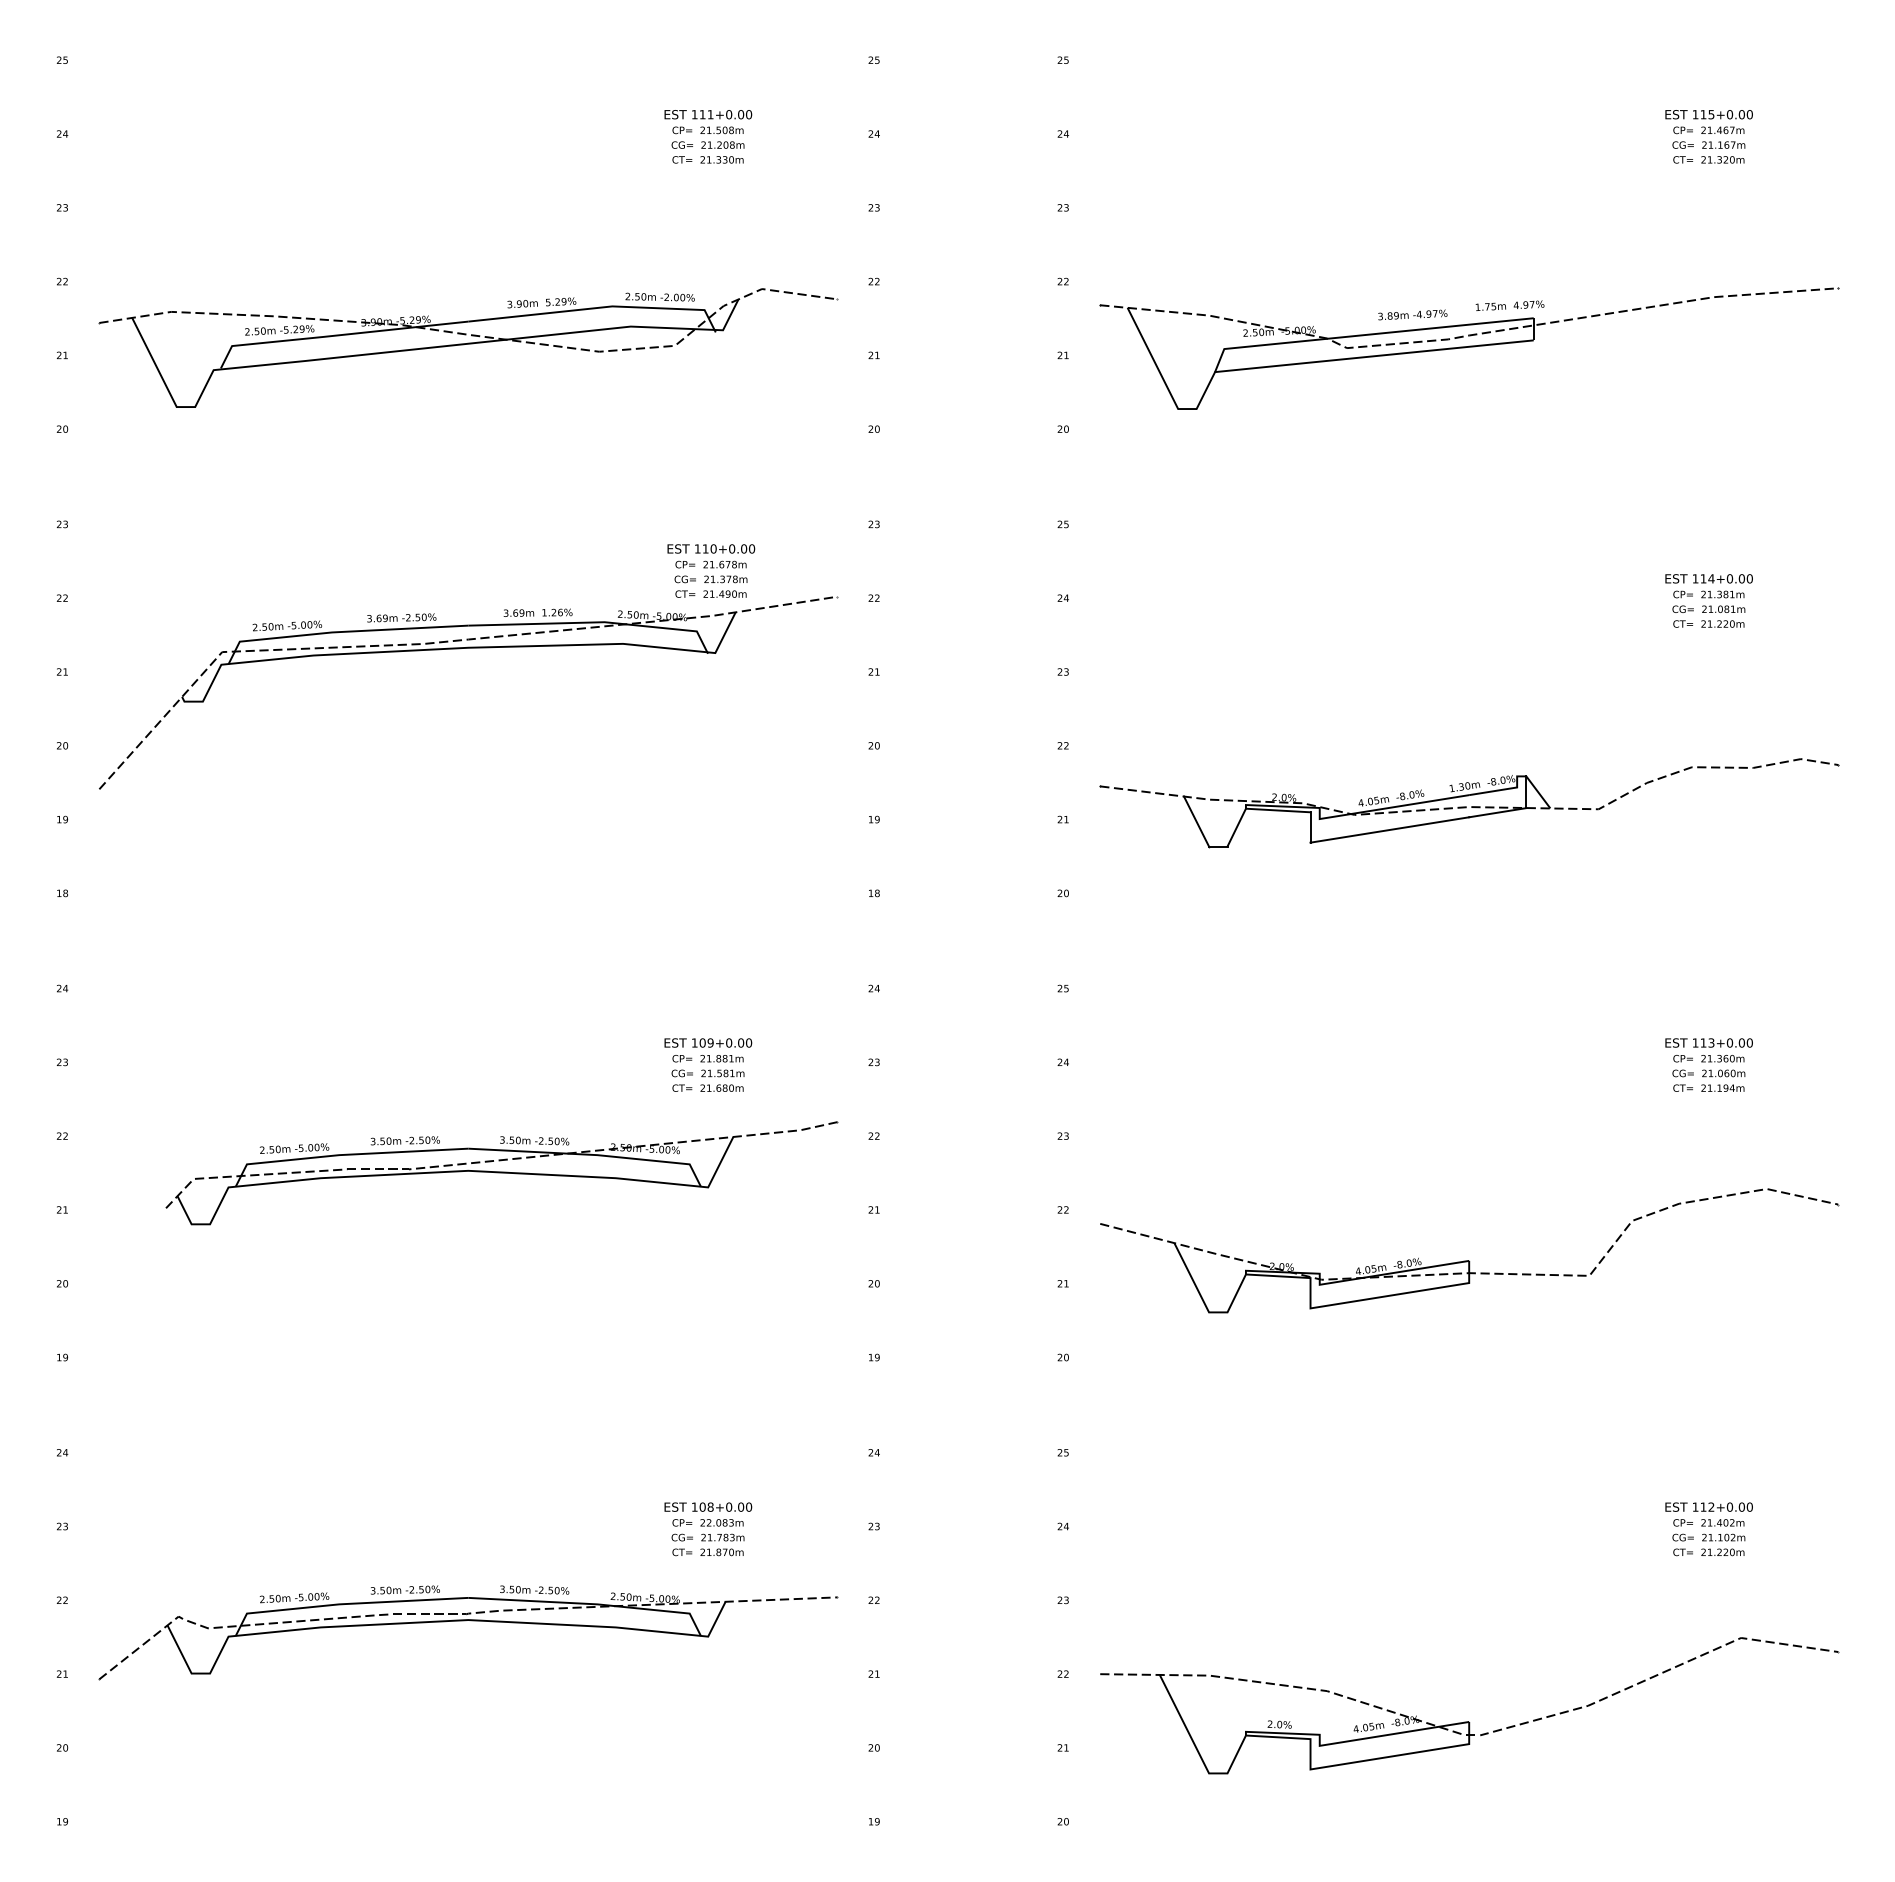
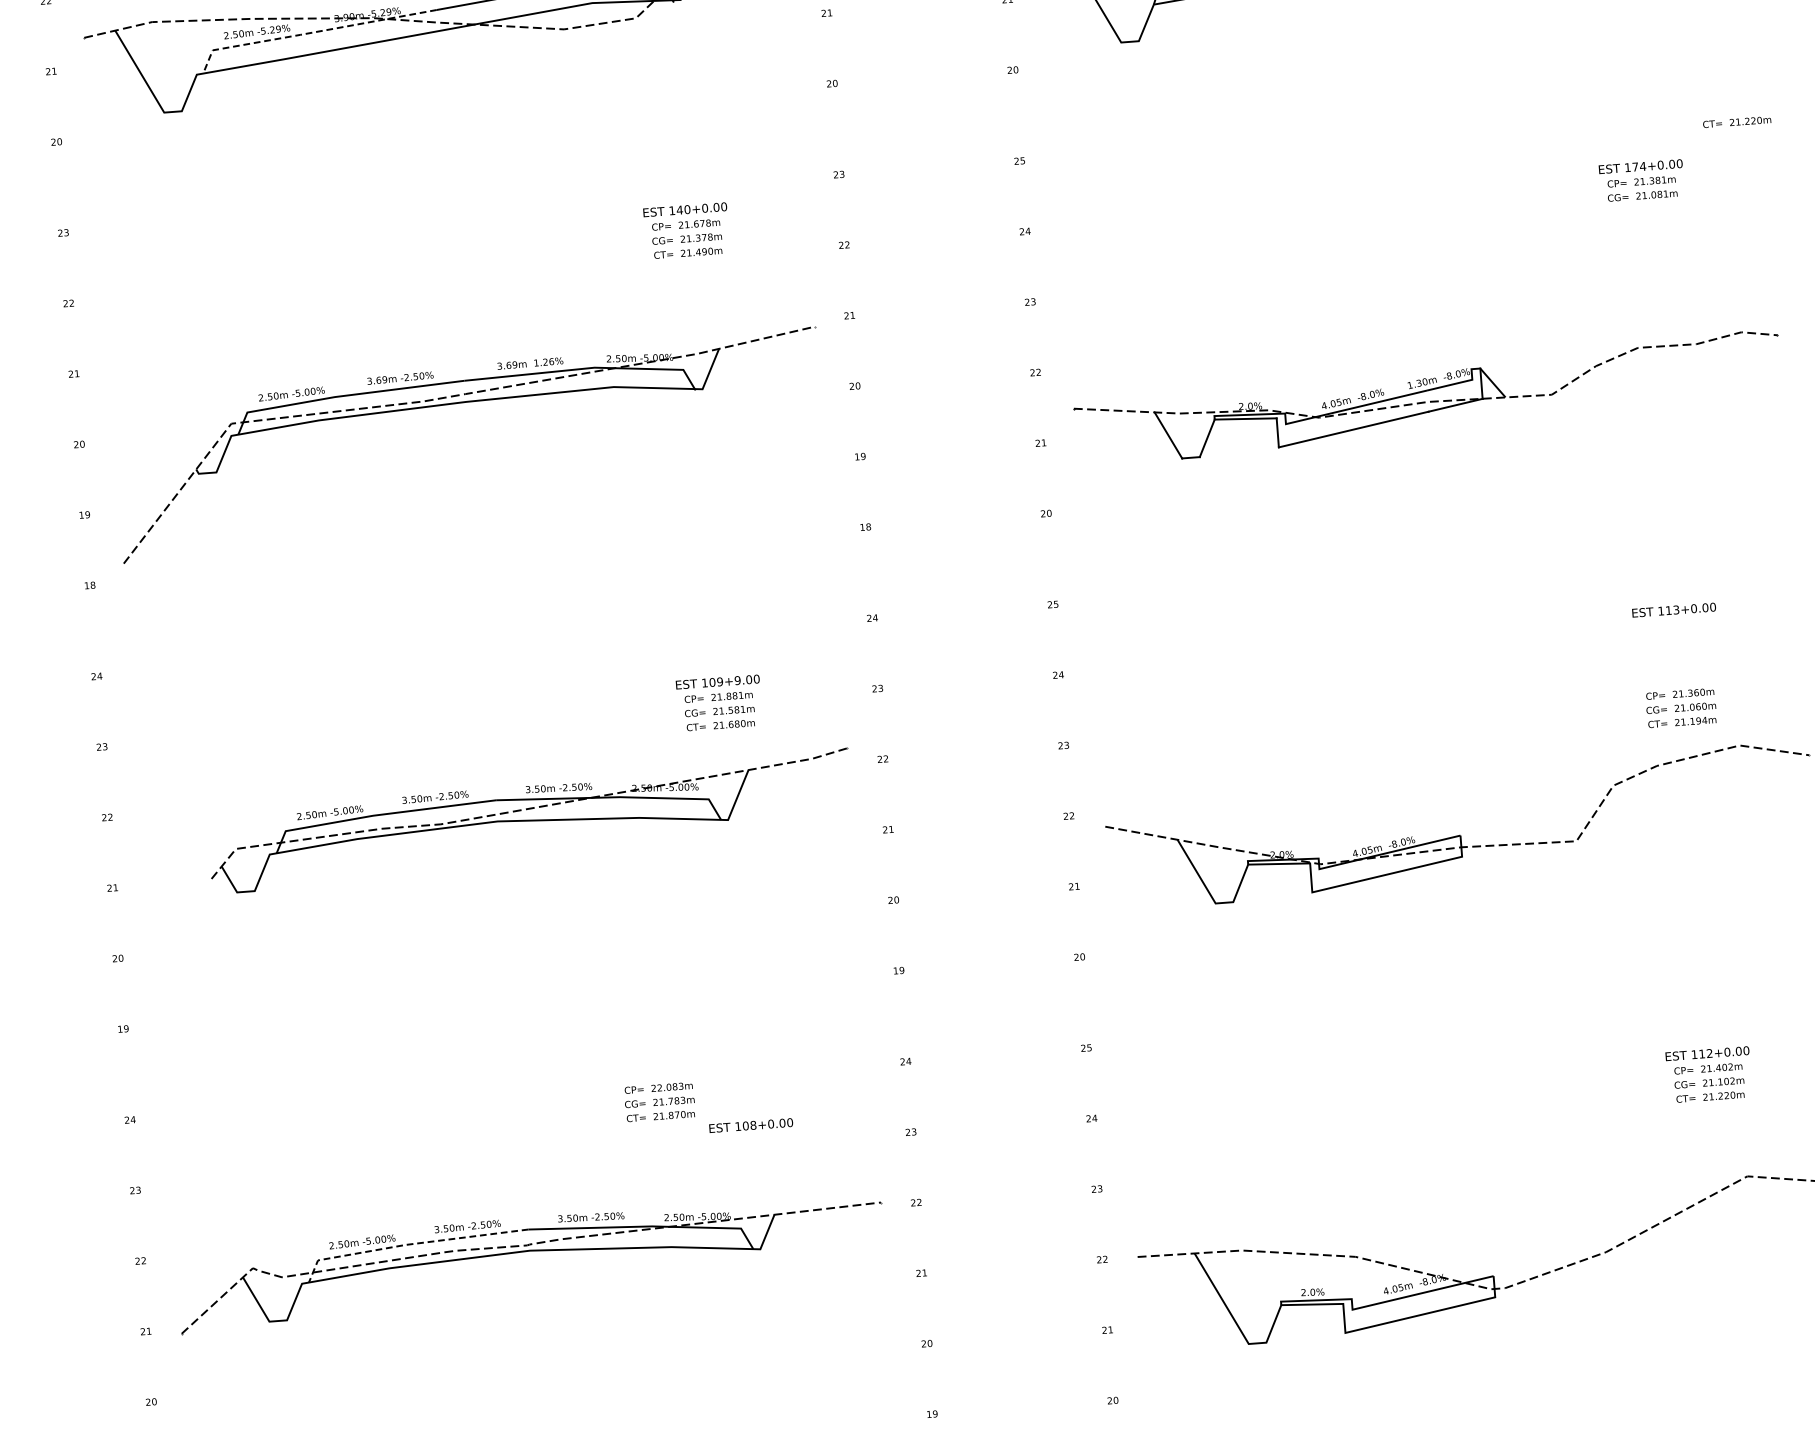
line: (336, 335) -> (311, 32), solid -> dashed
text: (705, 548) -> (679, 209), 110+0.00 -> 140+0.00
text: (1703, 578) -> (1635, 166), 114+0.00 -> 174+0.00
text: (1708, 623) -> (1736, 121), moved
part: (460, 649) -> (458, 404), moved
text: (729, 1042) -> (738, 680), 109+0.00 -> 109+9.00
text: (1708, 1073) -> (1680, 708), moved
text: (707, 1537) -> (659, 1102), moved
line: (344, 1604) -> (410, 1244), solid -> dashed

